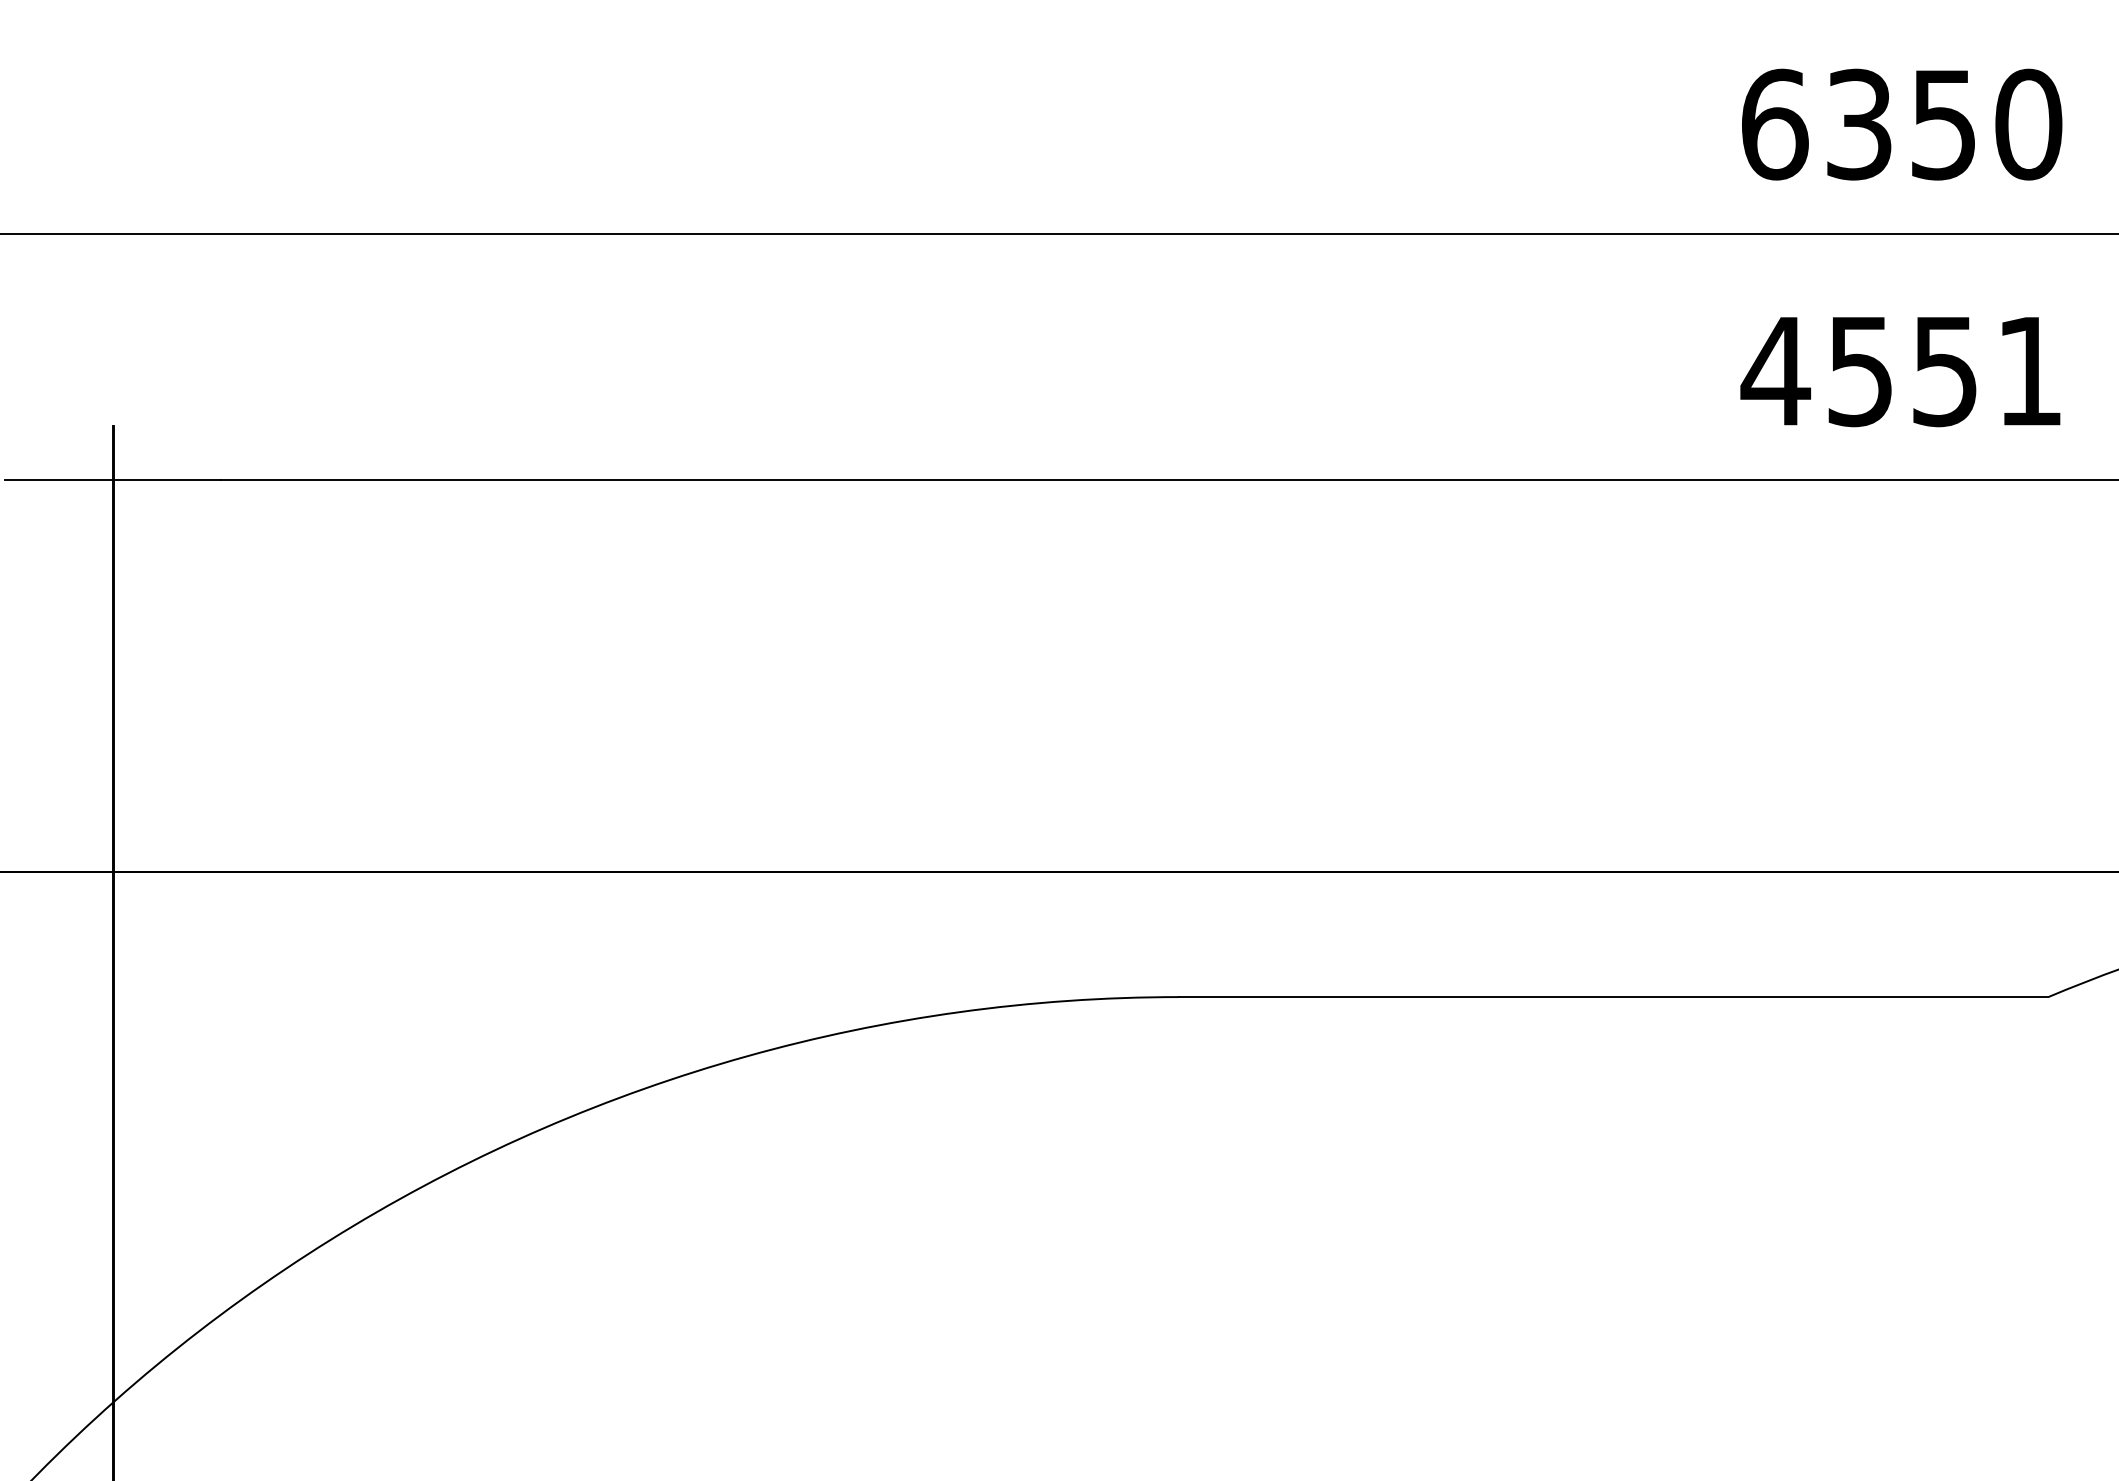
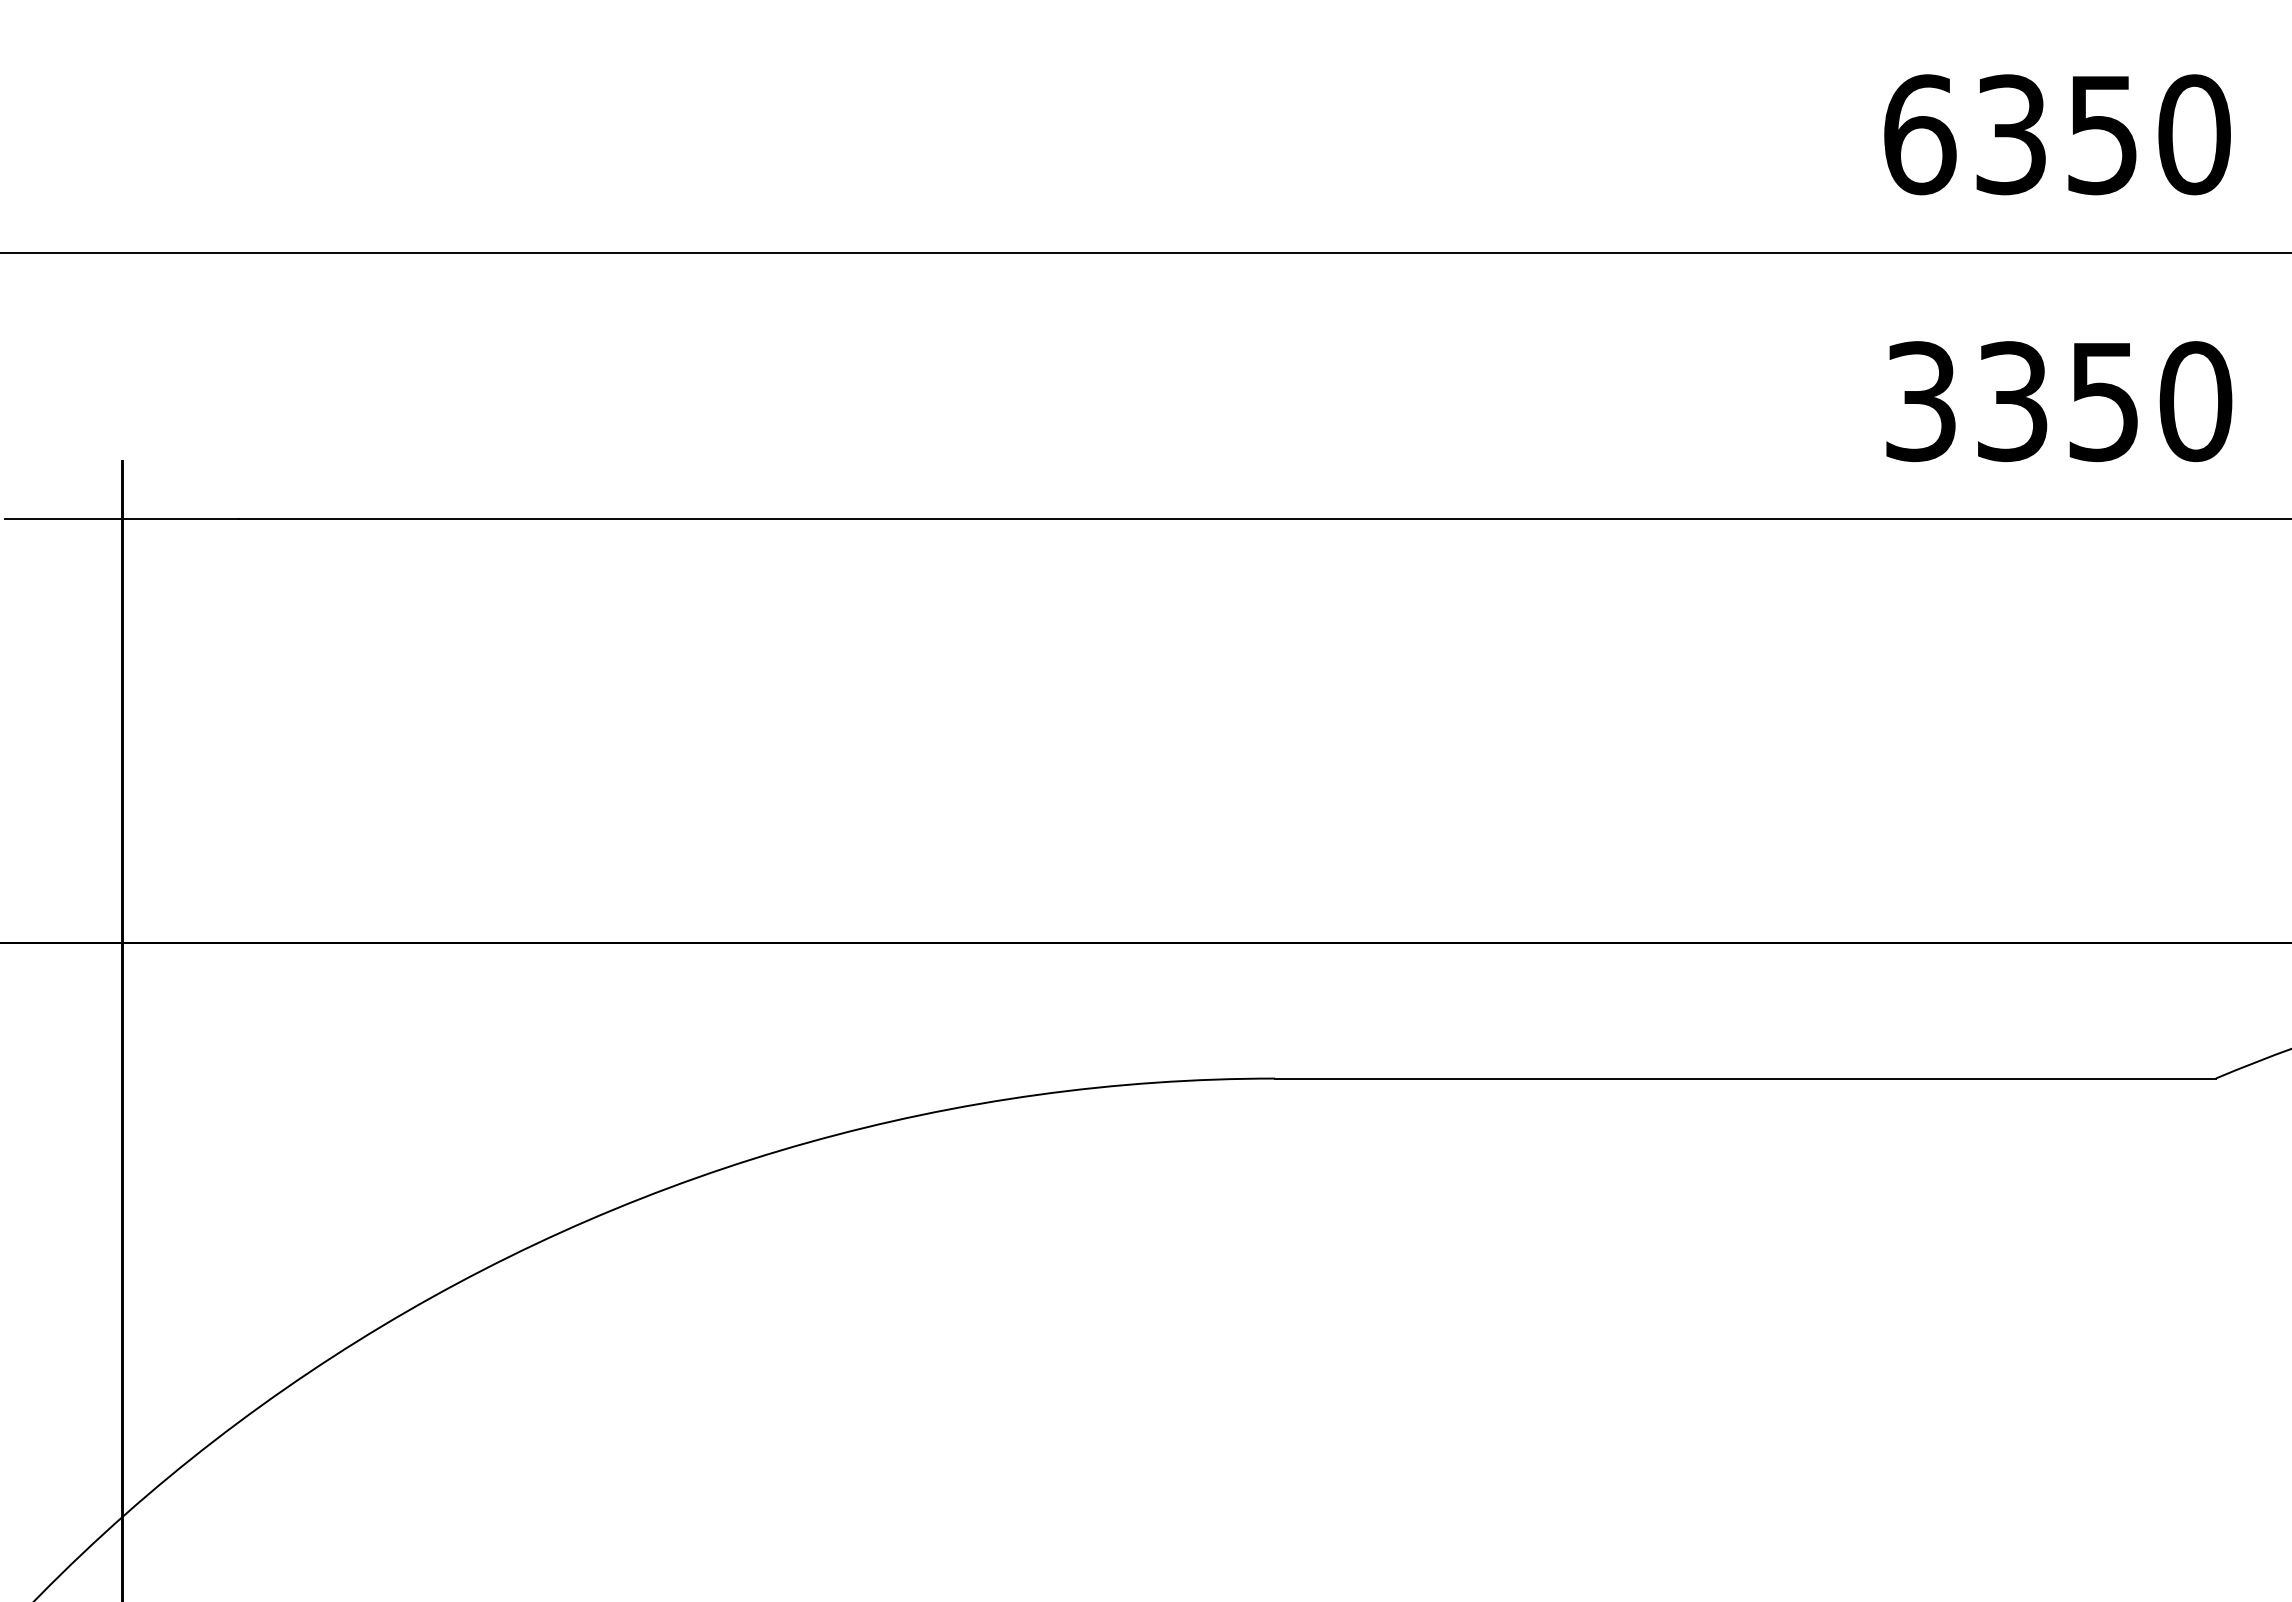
text: (1902, 371) -> (2057, 401), 4551 -> 3350

